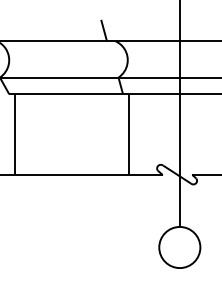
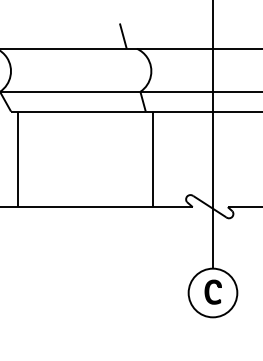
part: (179, 246) -> (212, 291), added

